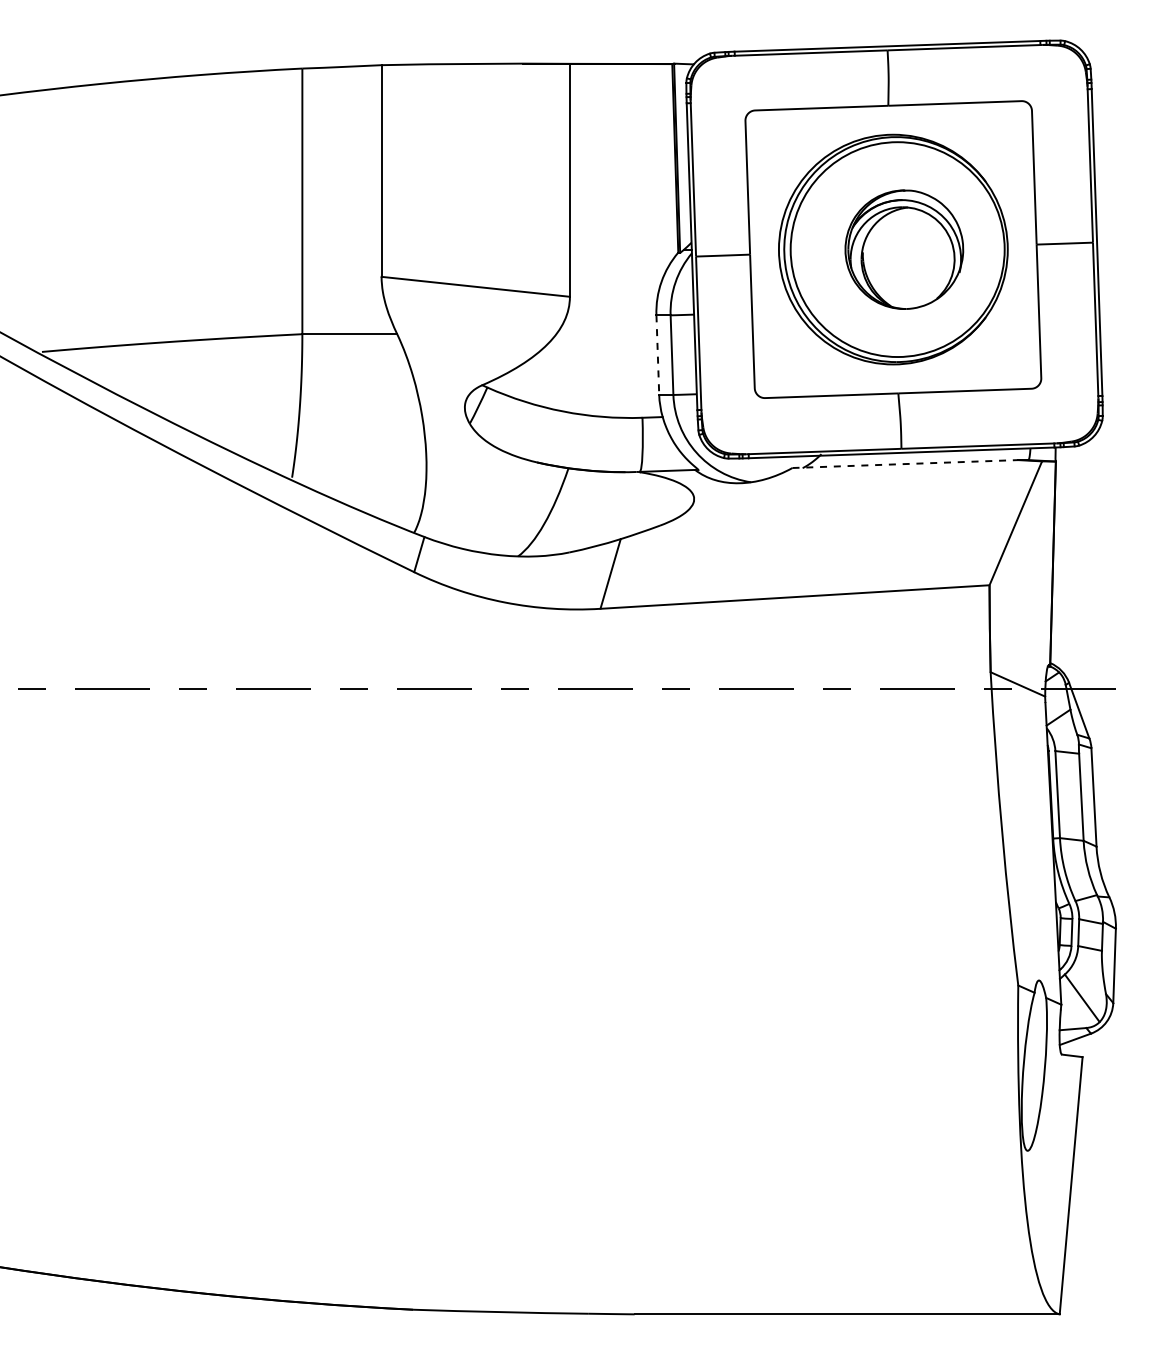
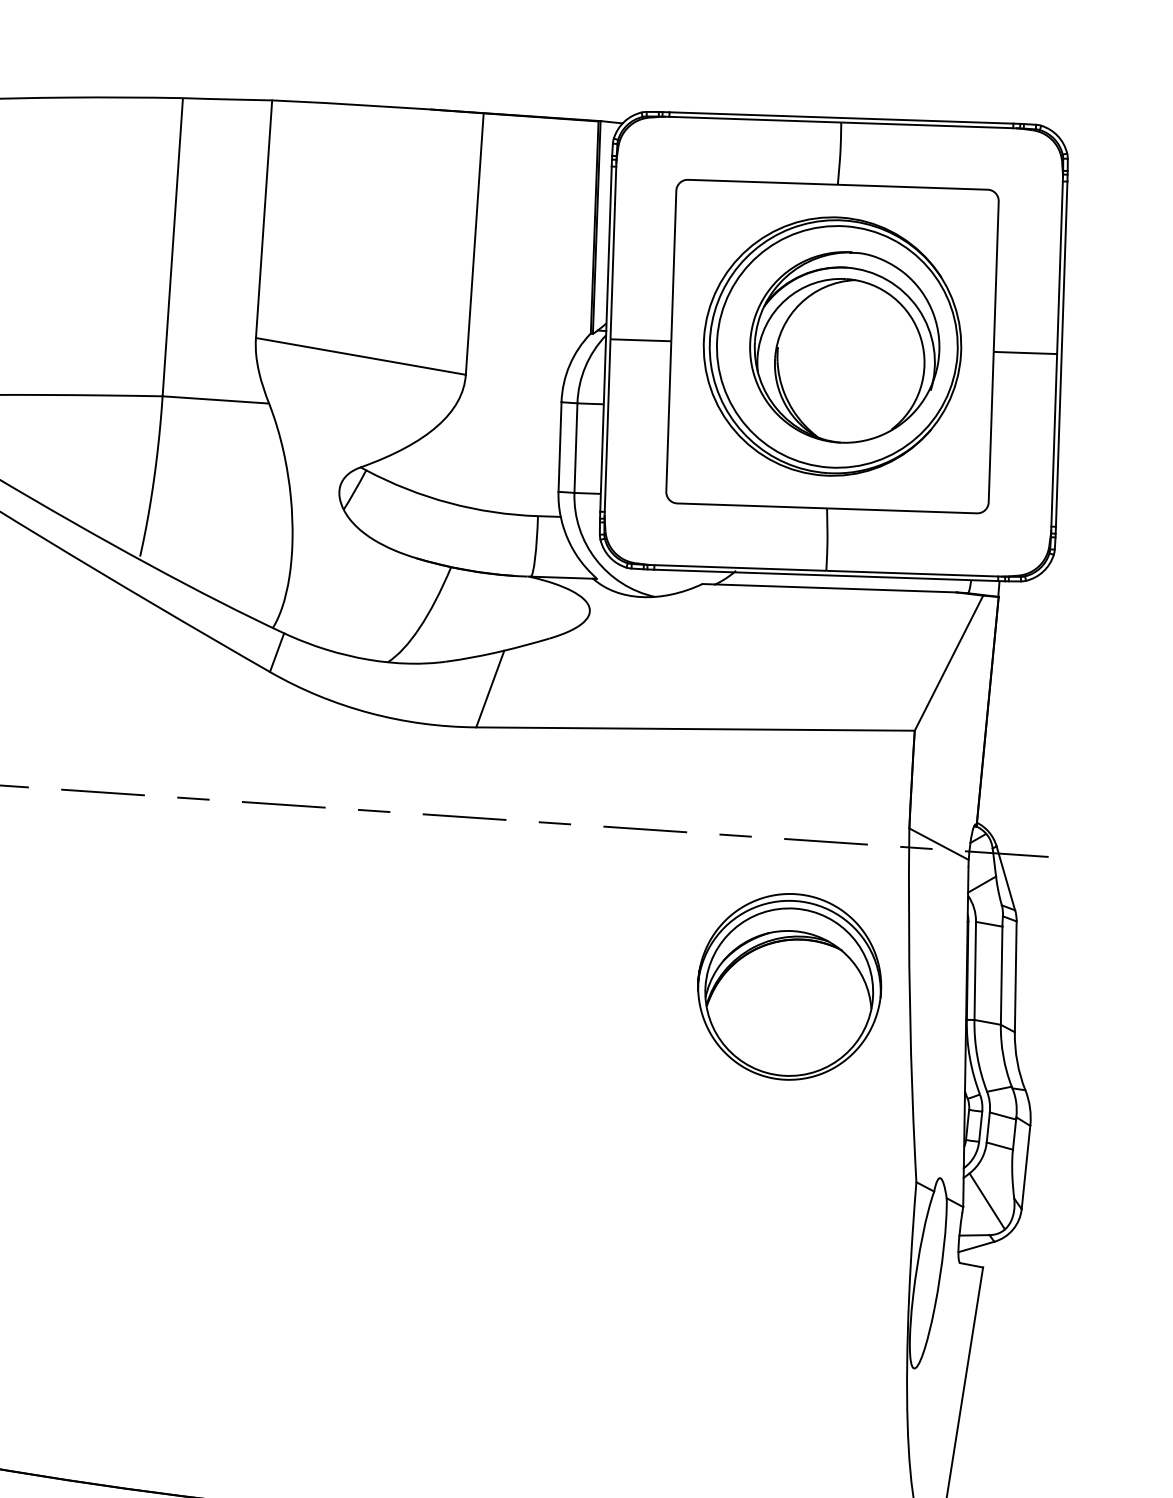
part: (904, 249) -> (845, 347), size x1.43
line: (657, 355) -> (559, 447), dashed -> solid
line: (905, 464) -> (829, 588), dashed -> solid
part: (893, 819) -> (789, 986), added

